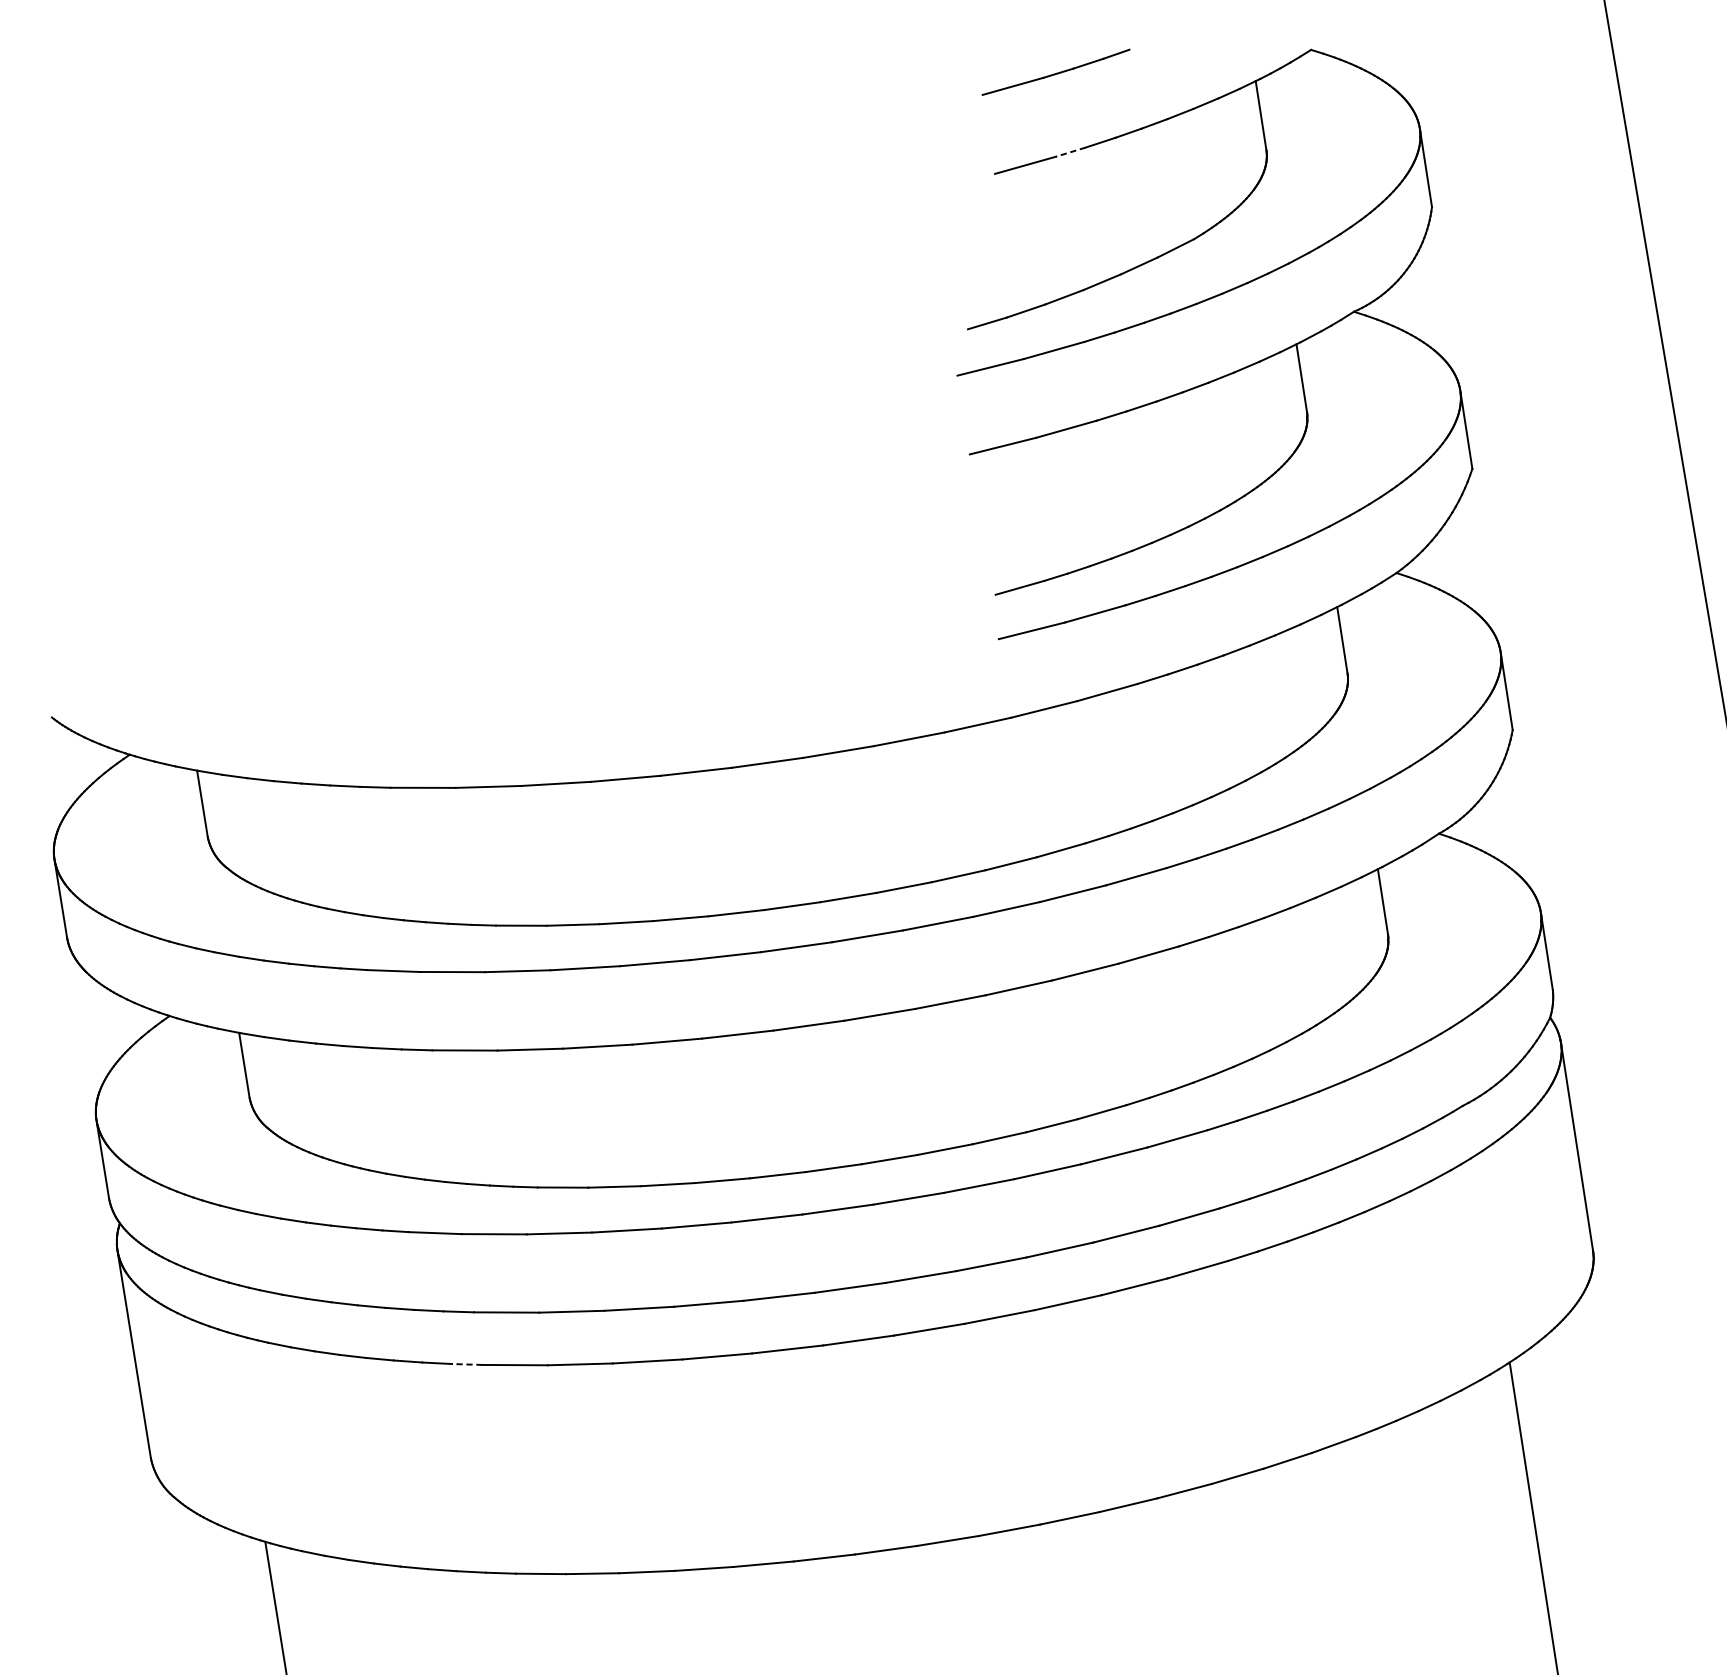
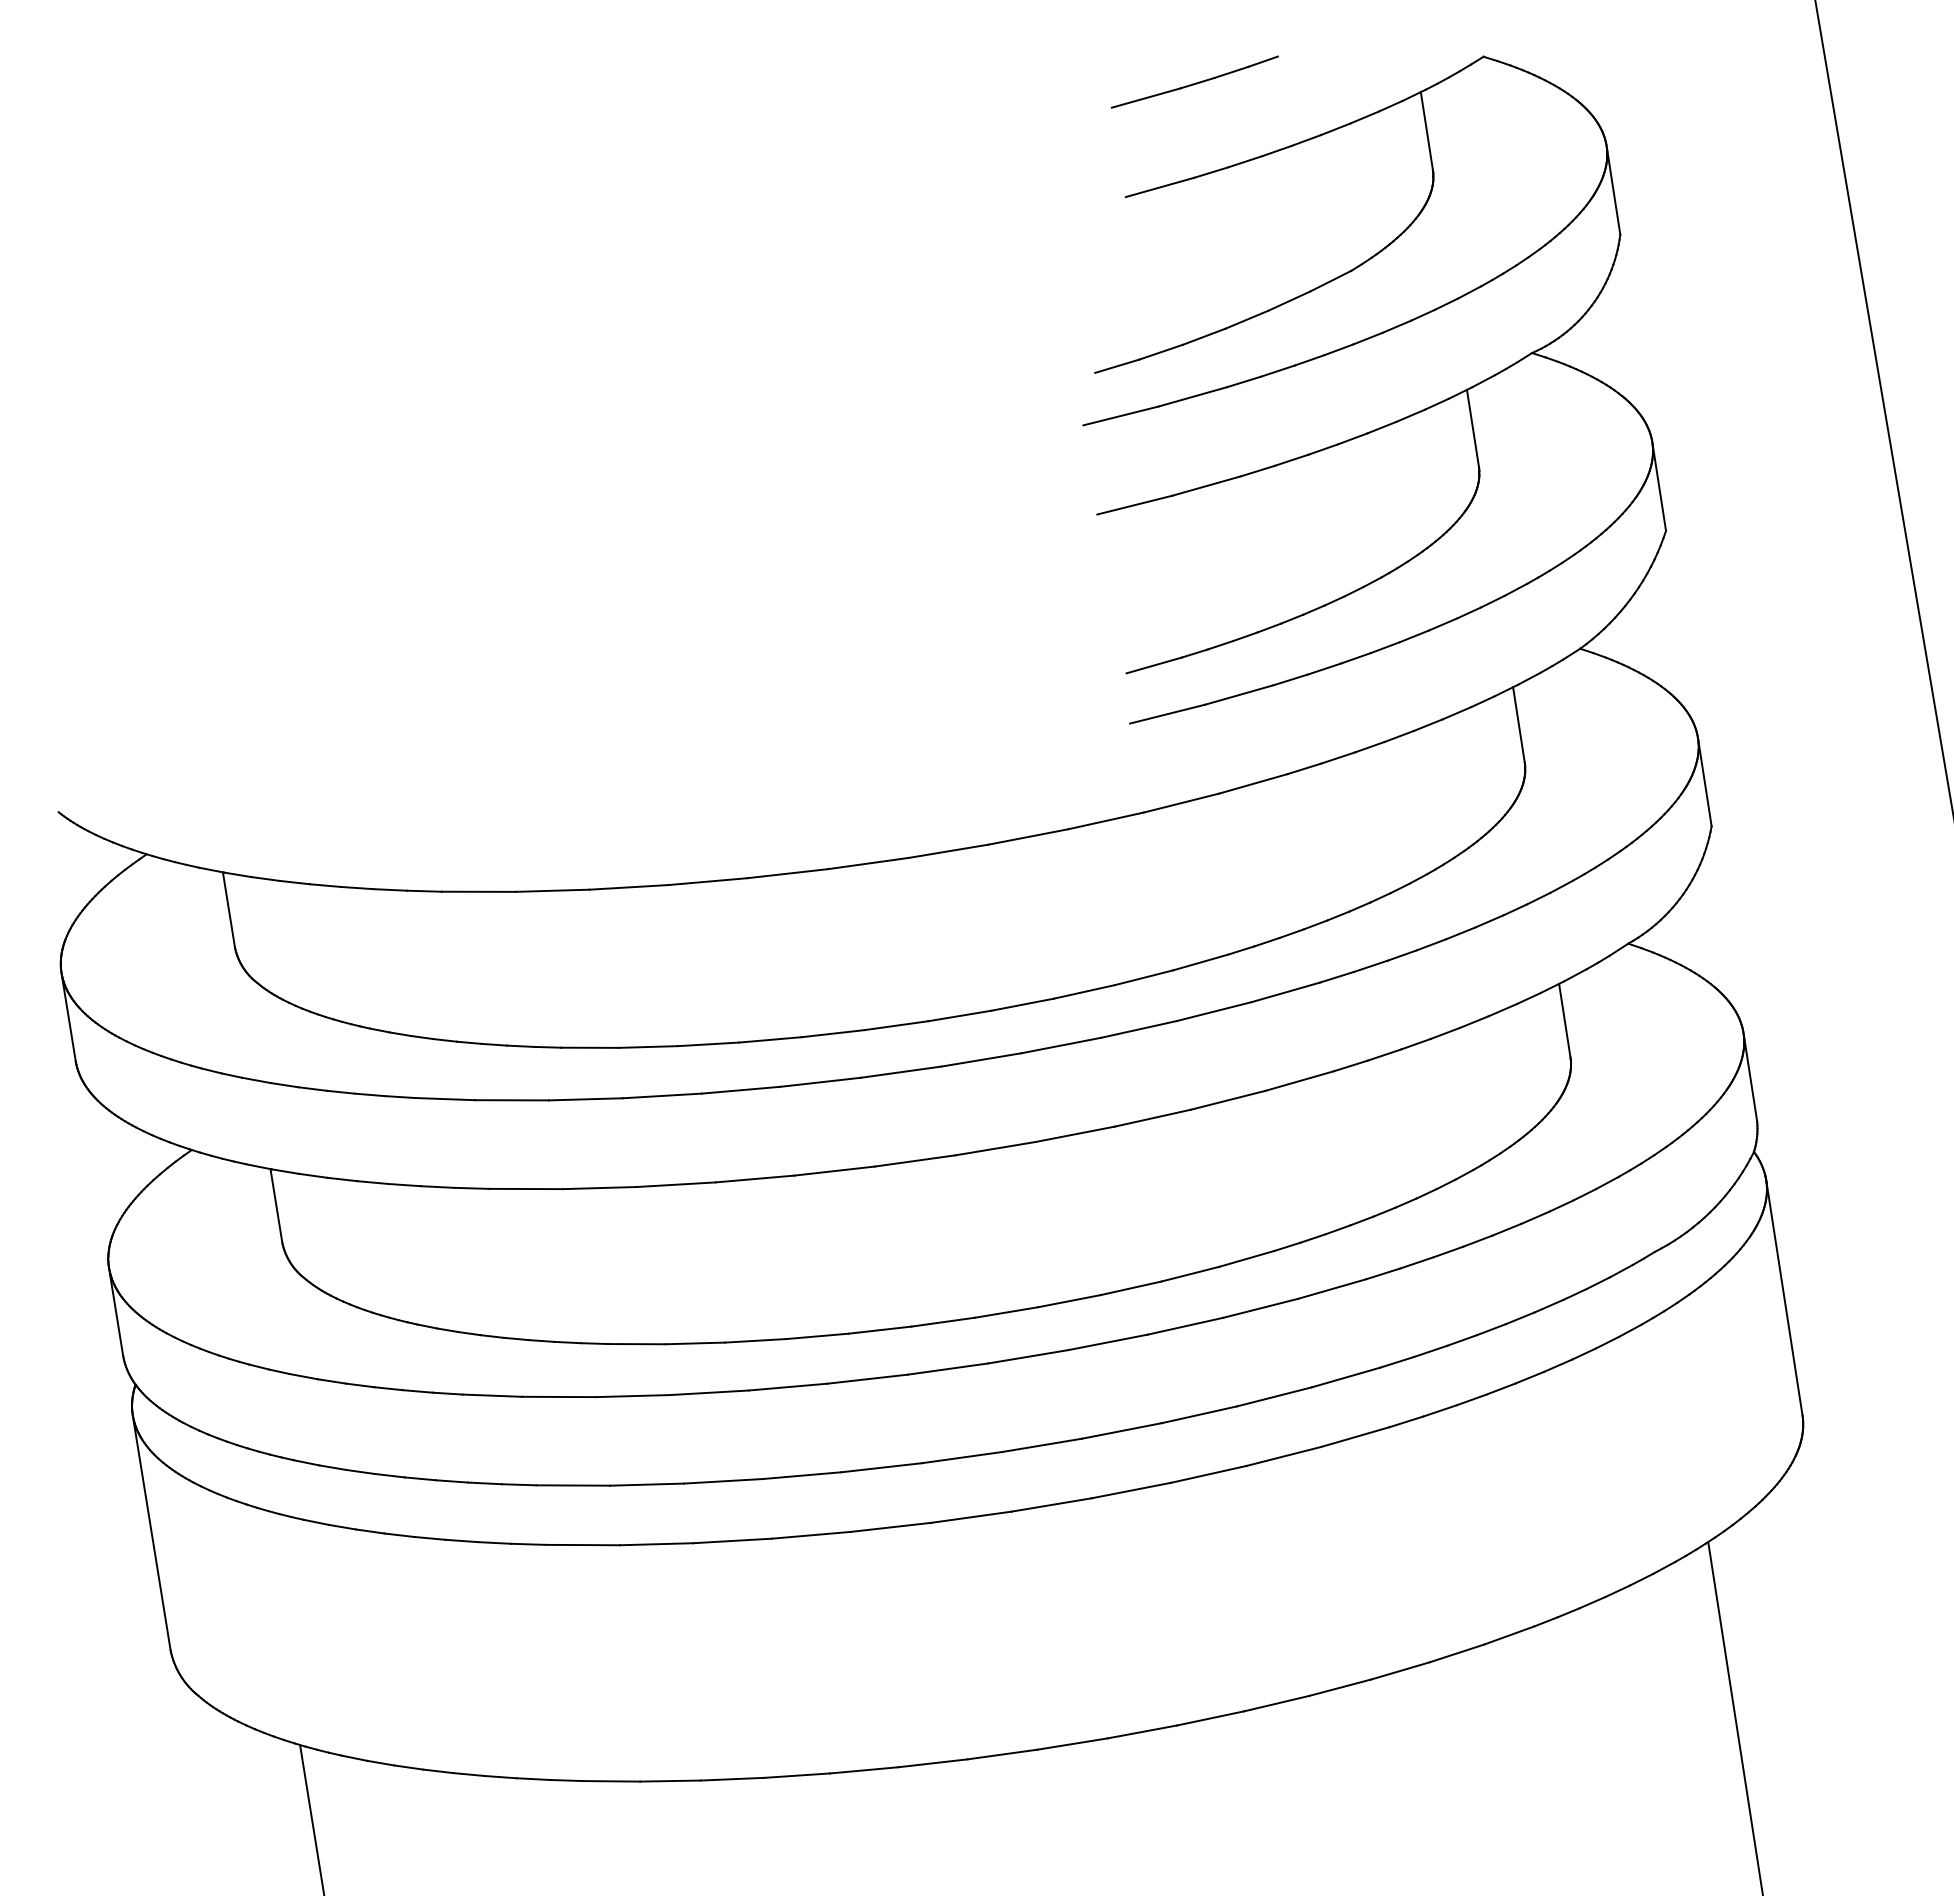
line: (1070, 152) -> (1211, 172), dashed -> solid
line: (467, 1364) -> (528, 1544), dashed -> solid

